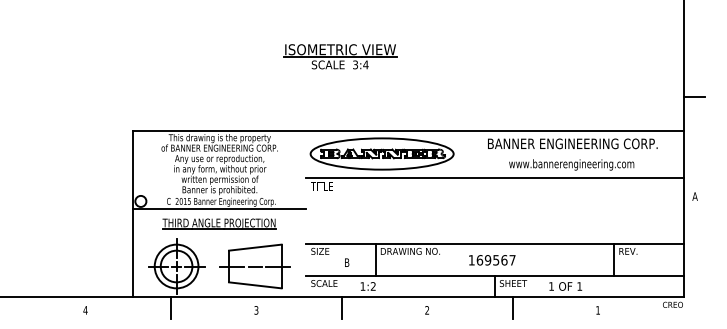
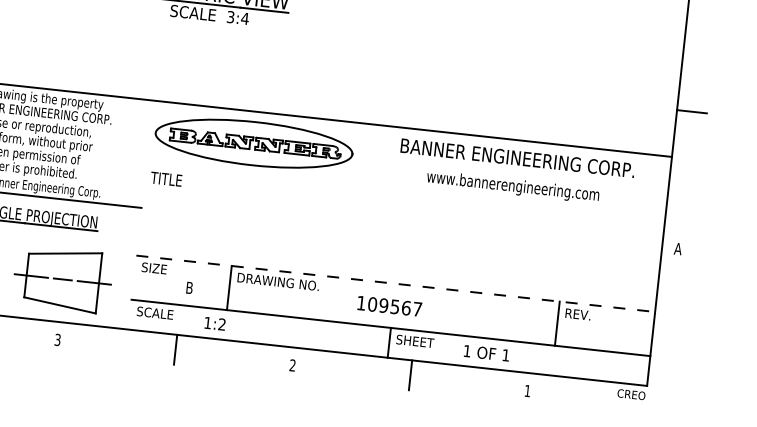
line: (494, 177) -> (405, 192), removed
line: (494, 243) -> (395, 283), solid -> dashed
text: (480, 260) -> (373, 304), 169567 -> 109567

